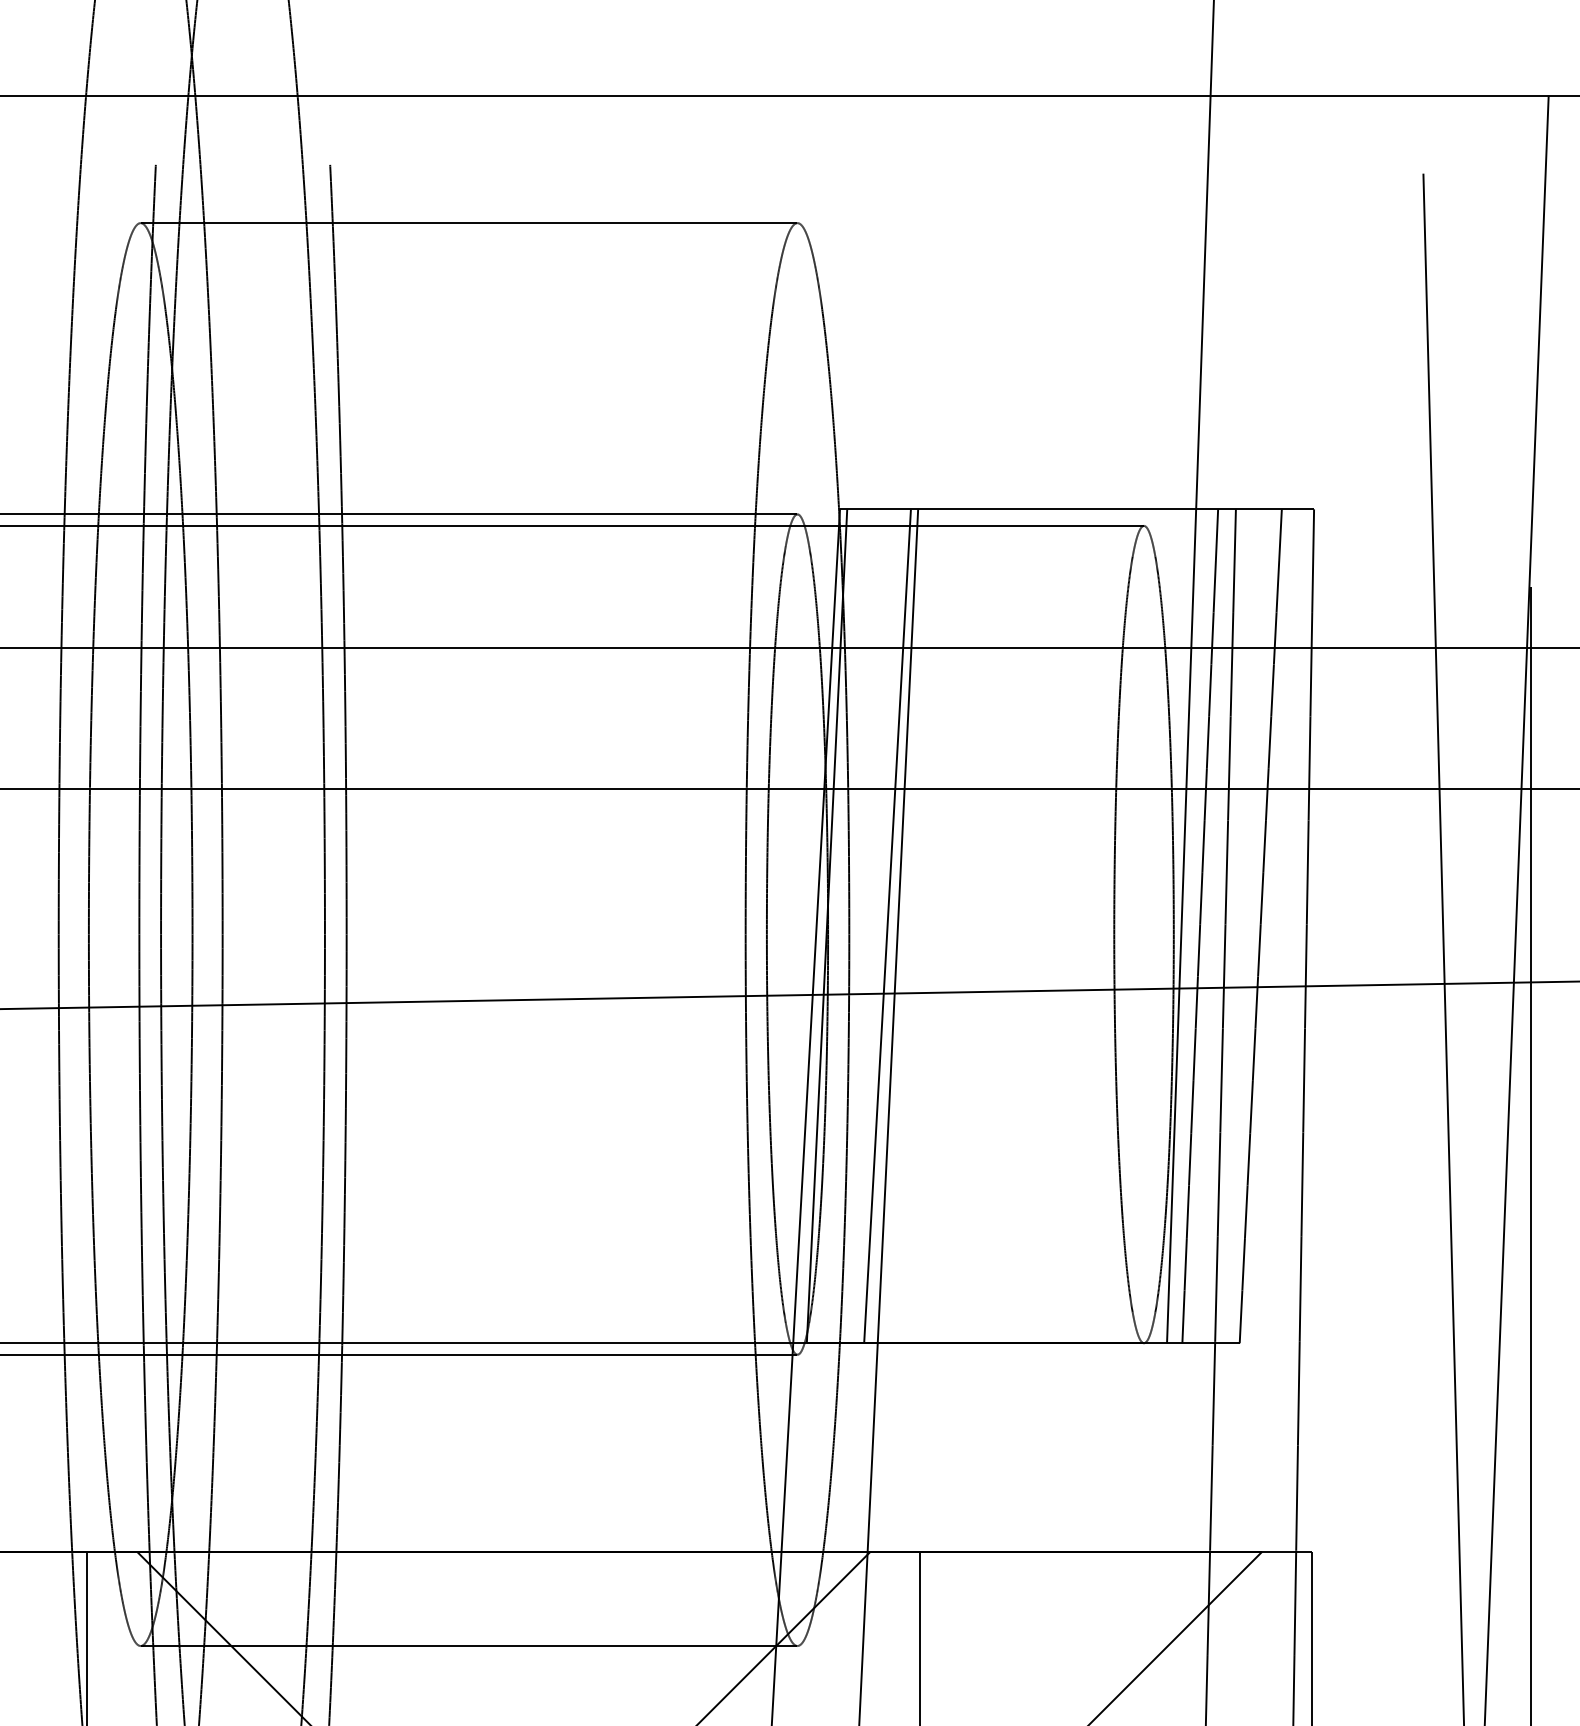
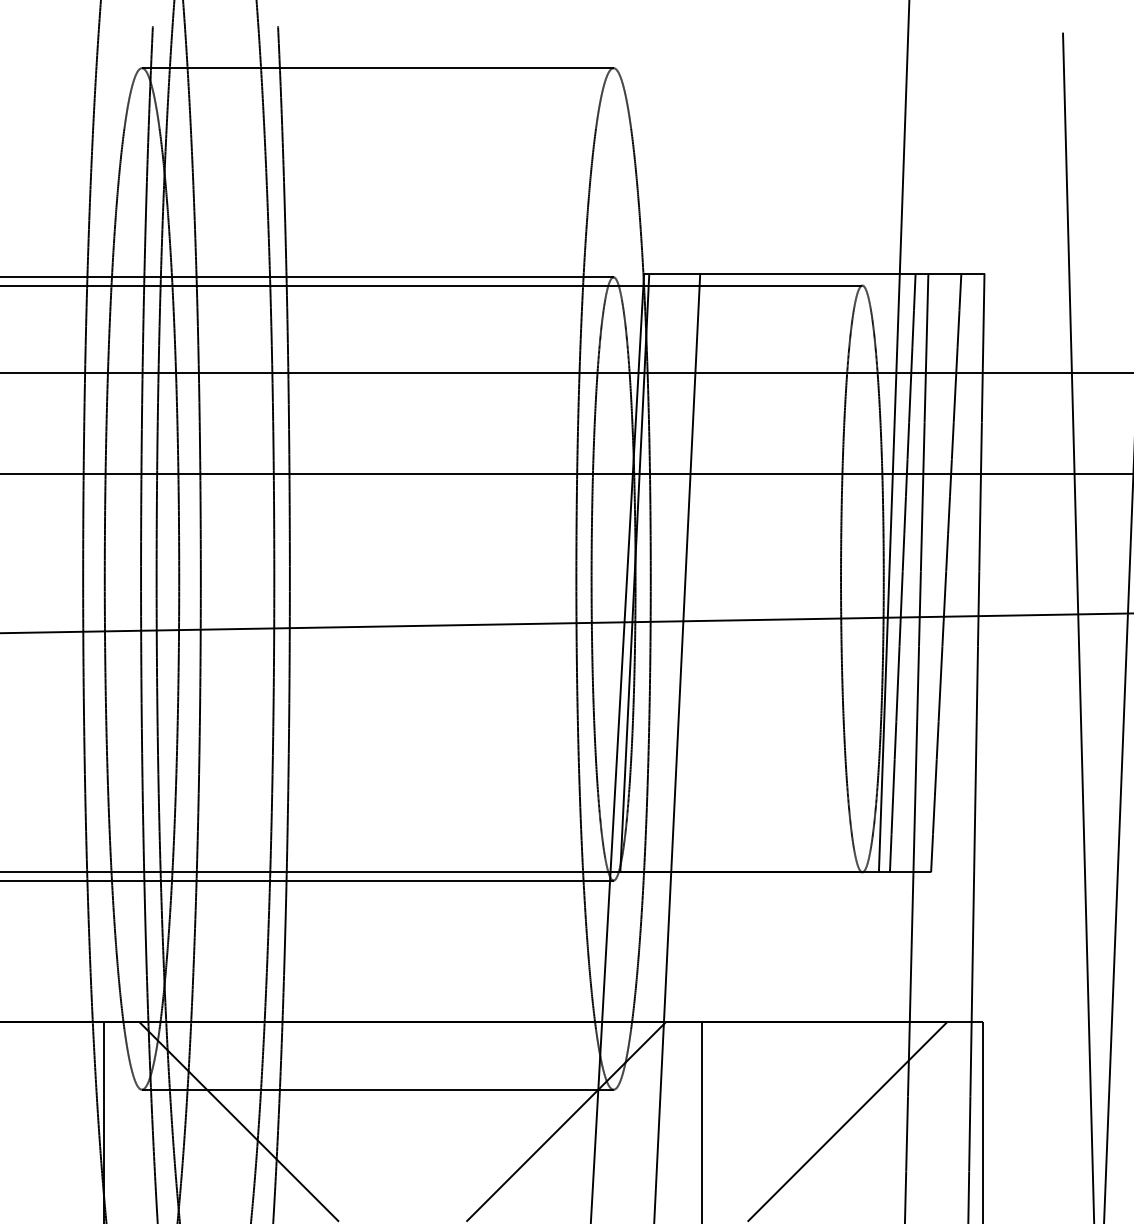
line: (887, 926) -> (678, 573), removed

